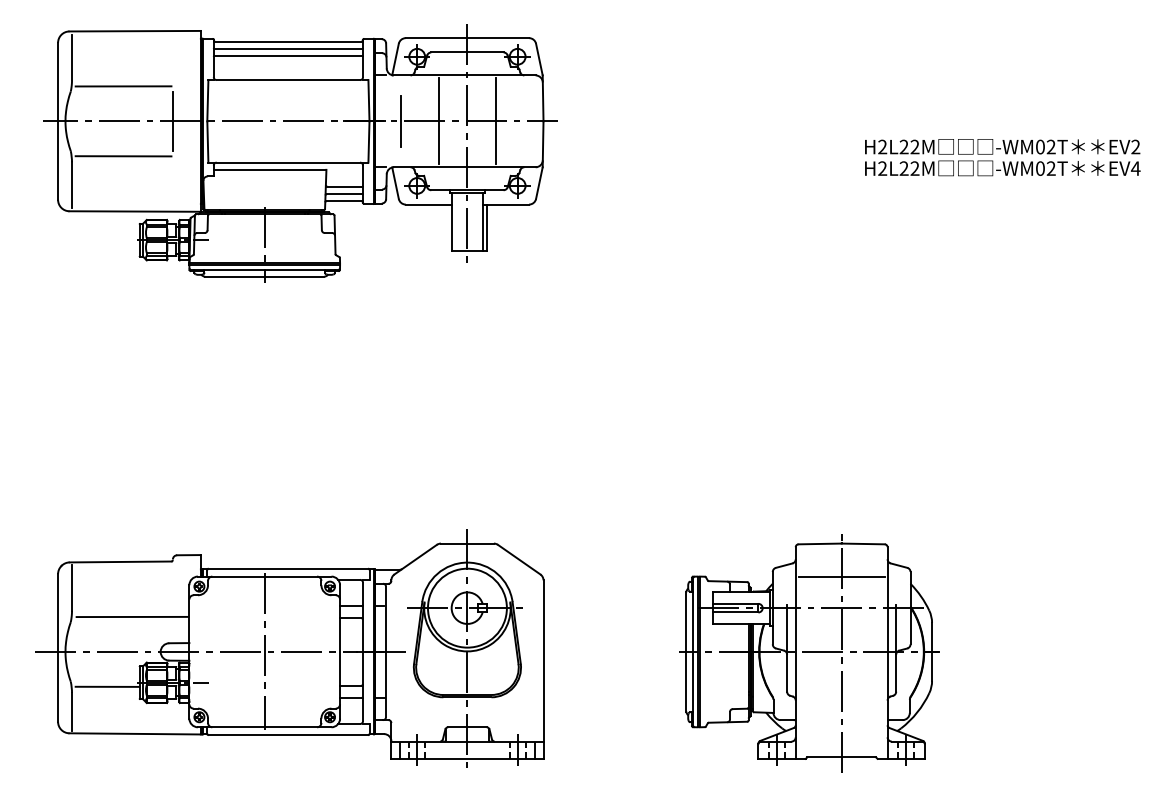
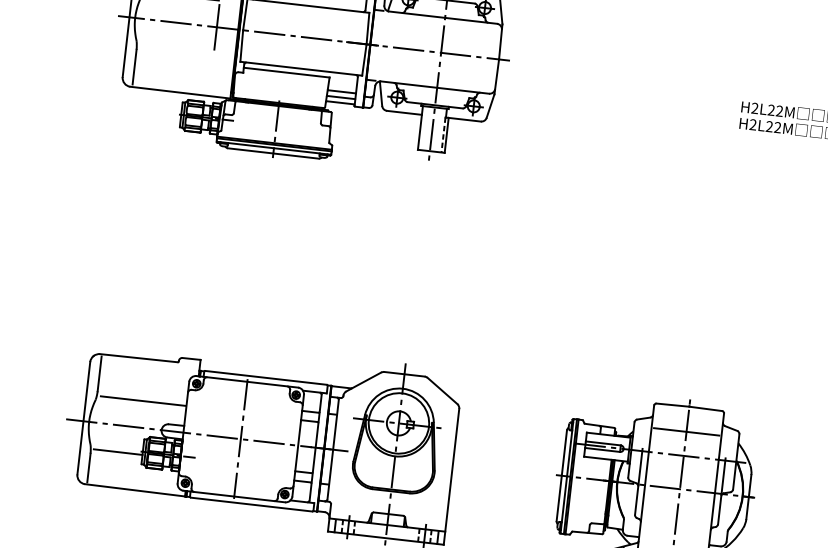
line: (401, 121) -> (390, 47), removed
line: (438, 121) -> (419, 50), removed
line: (496, 121) -> (463, 55), removed
line: (123, 156) -> (176, 49), removed
line: (482, 227) -> (443, 134), solid -> dashed

